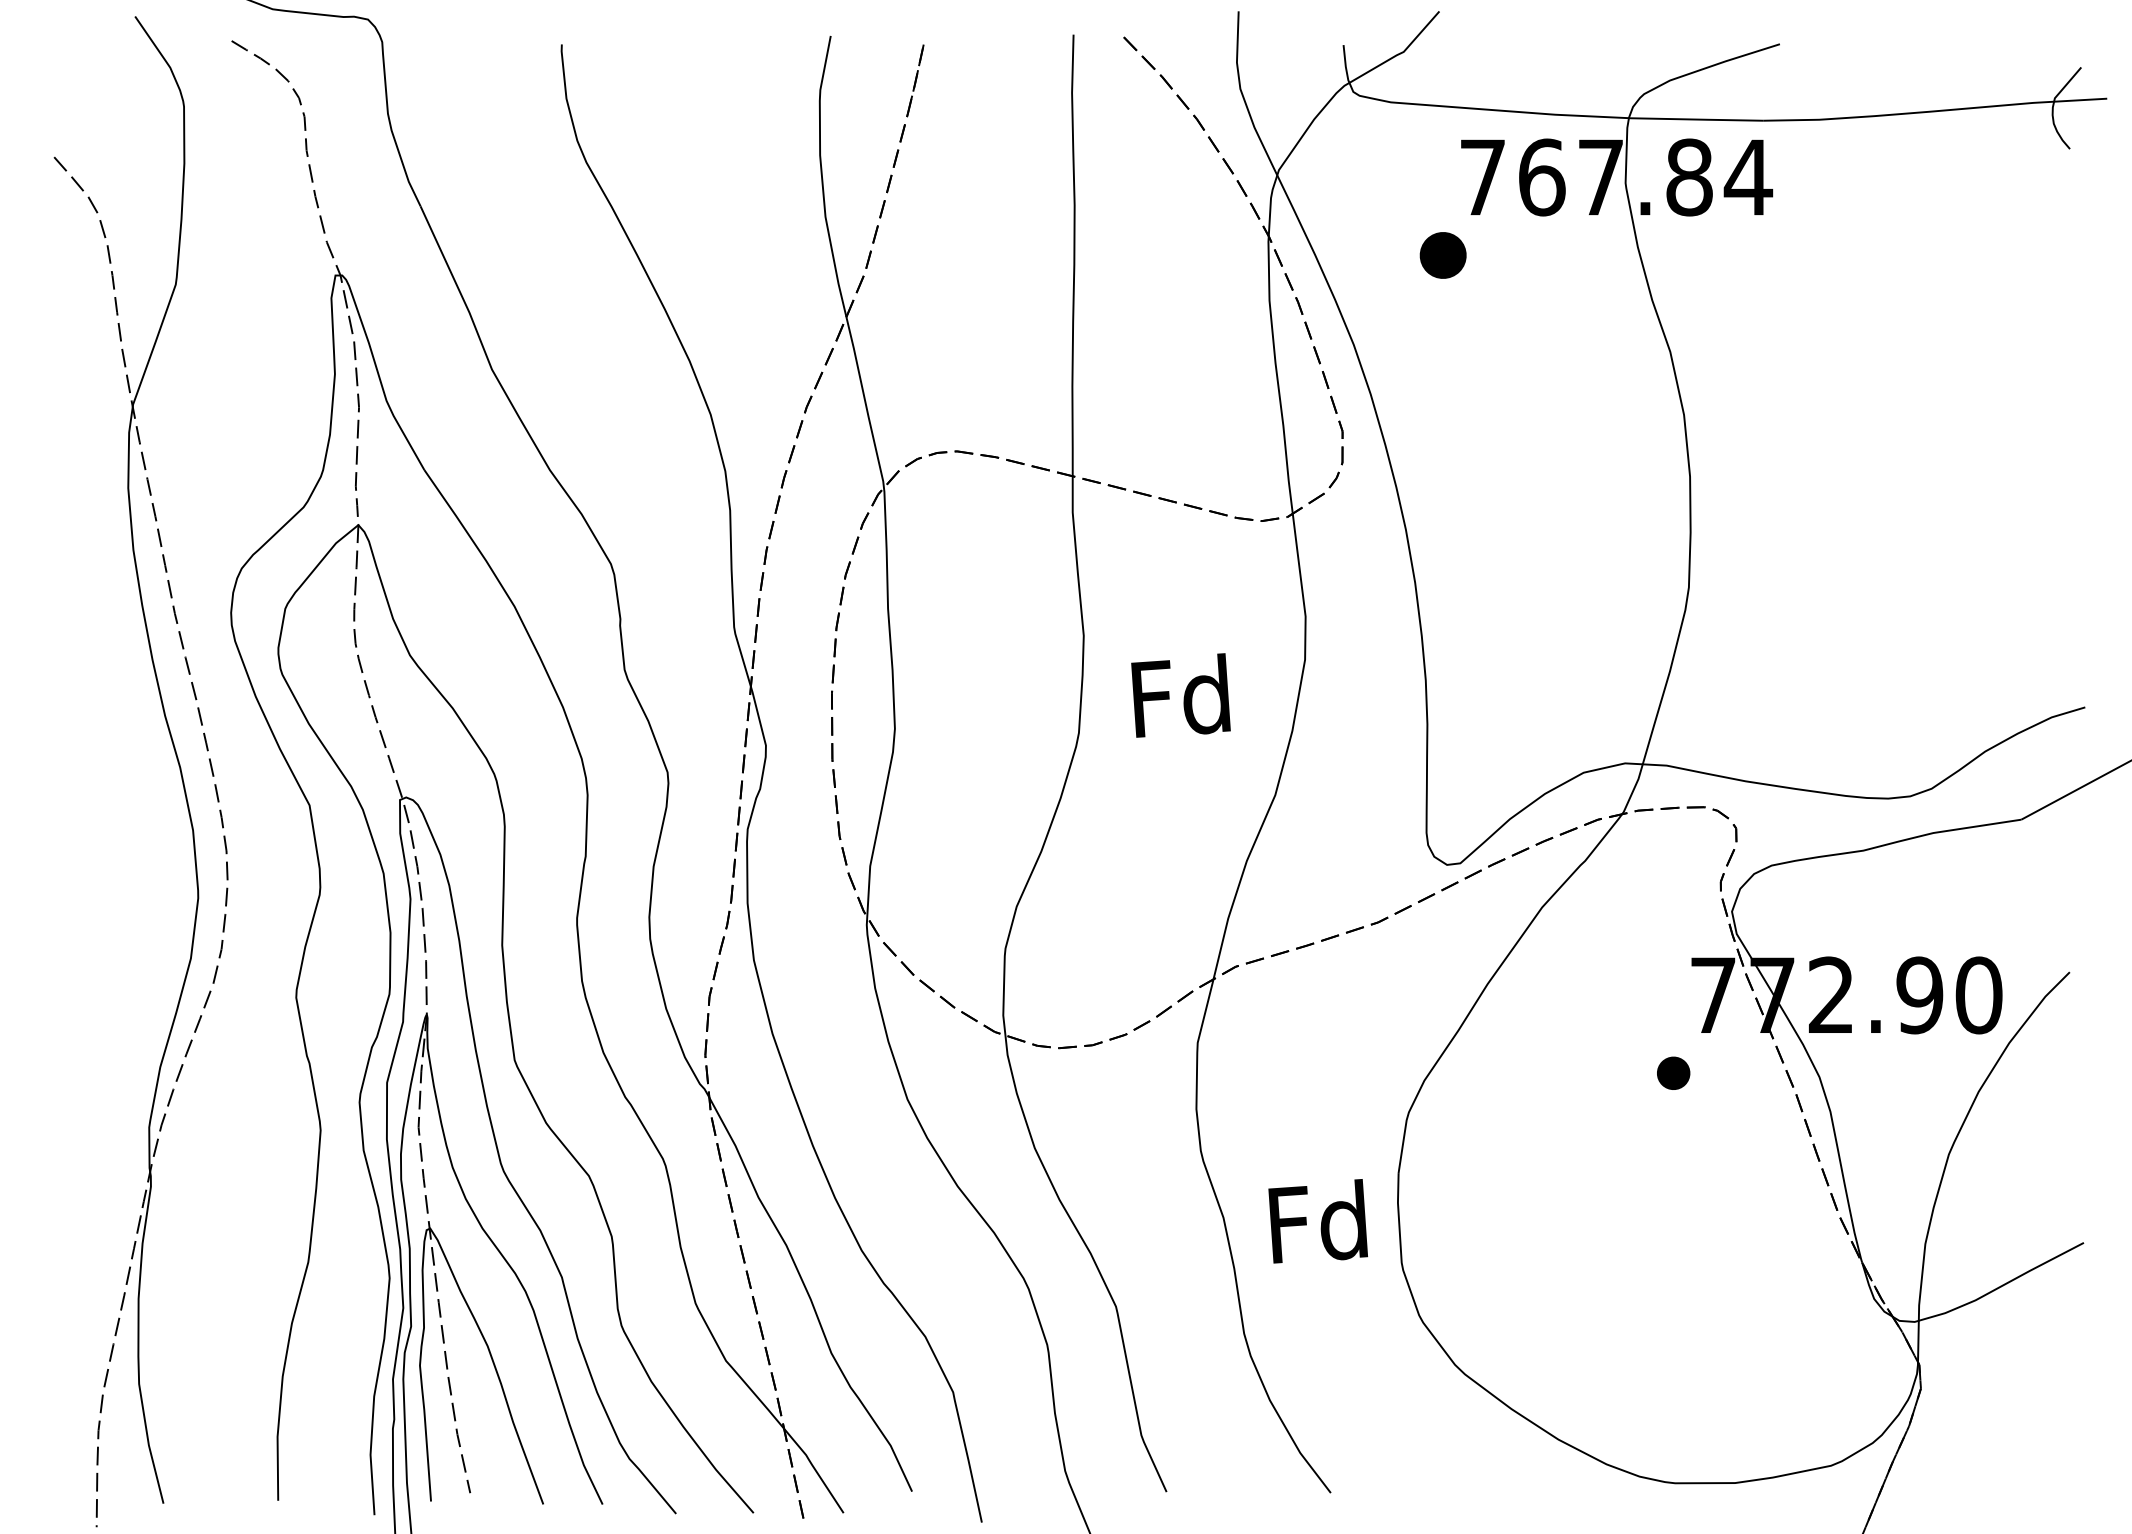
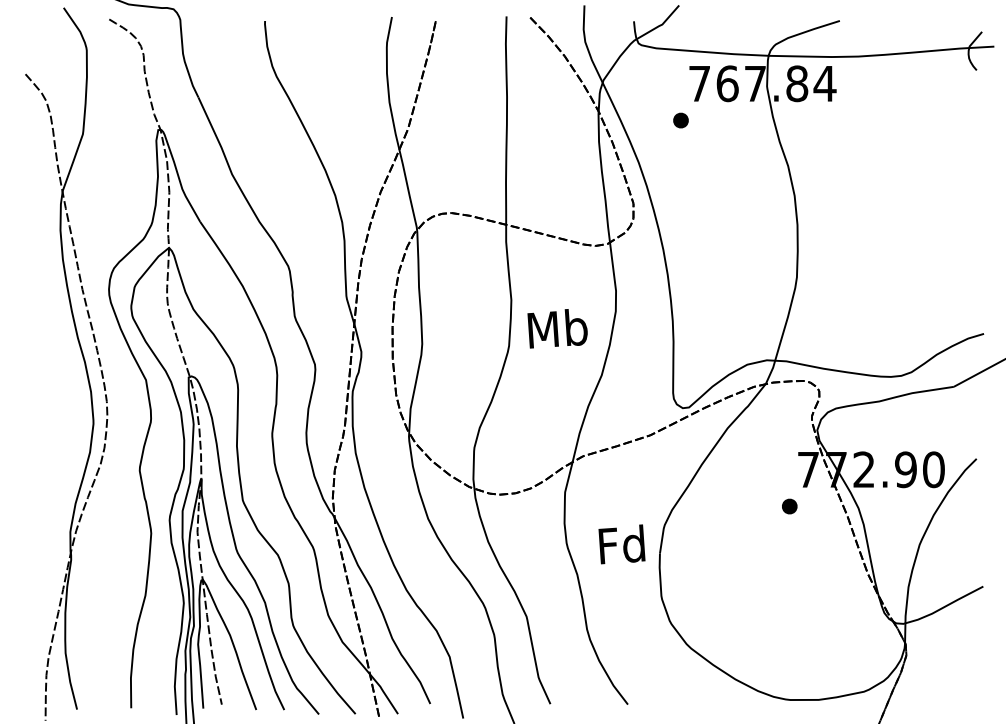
part: (1442, 255) -> (680, 120), size x0.71
text: (1181, 696) -> (557, 328), Fd -> Mb
text: (1317, 1221) -> (621, 544), moved

